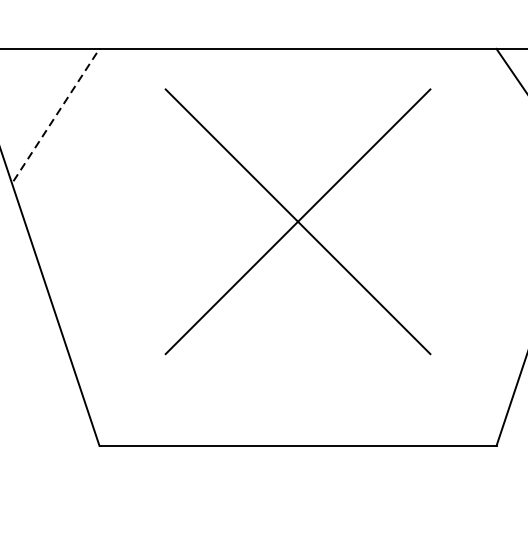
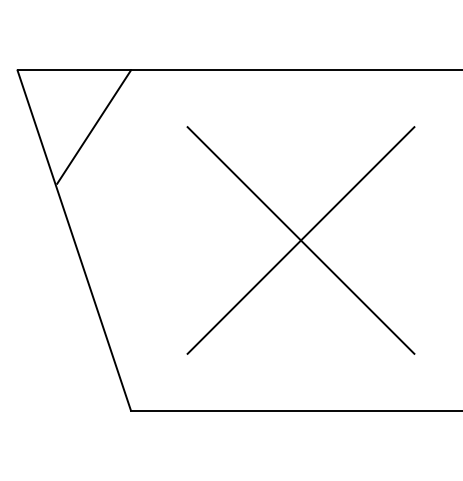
line: (56, 115) -> (94, 127), dashed -> solid
part: (297, 221) -> (300, 240), moved

